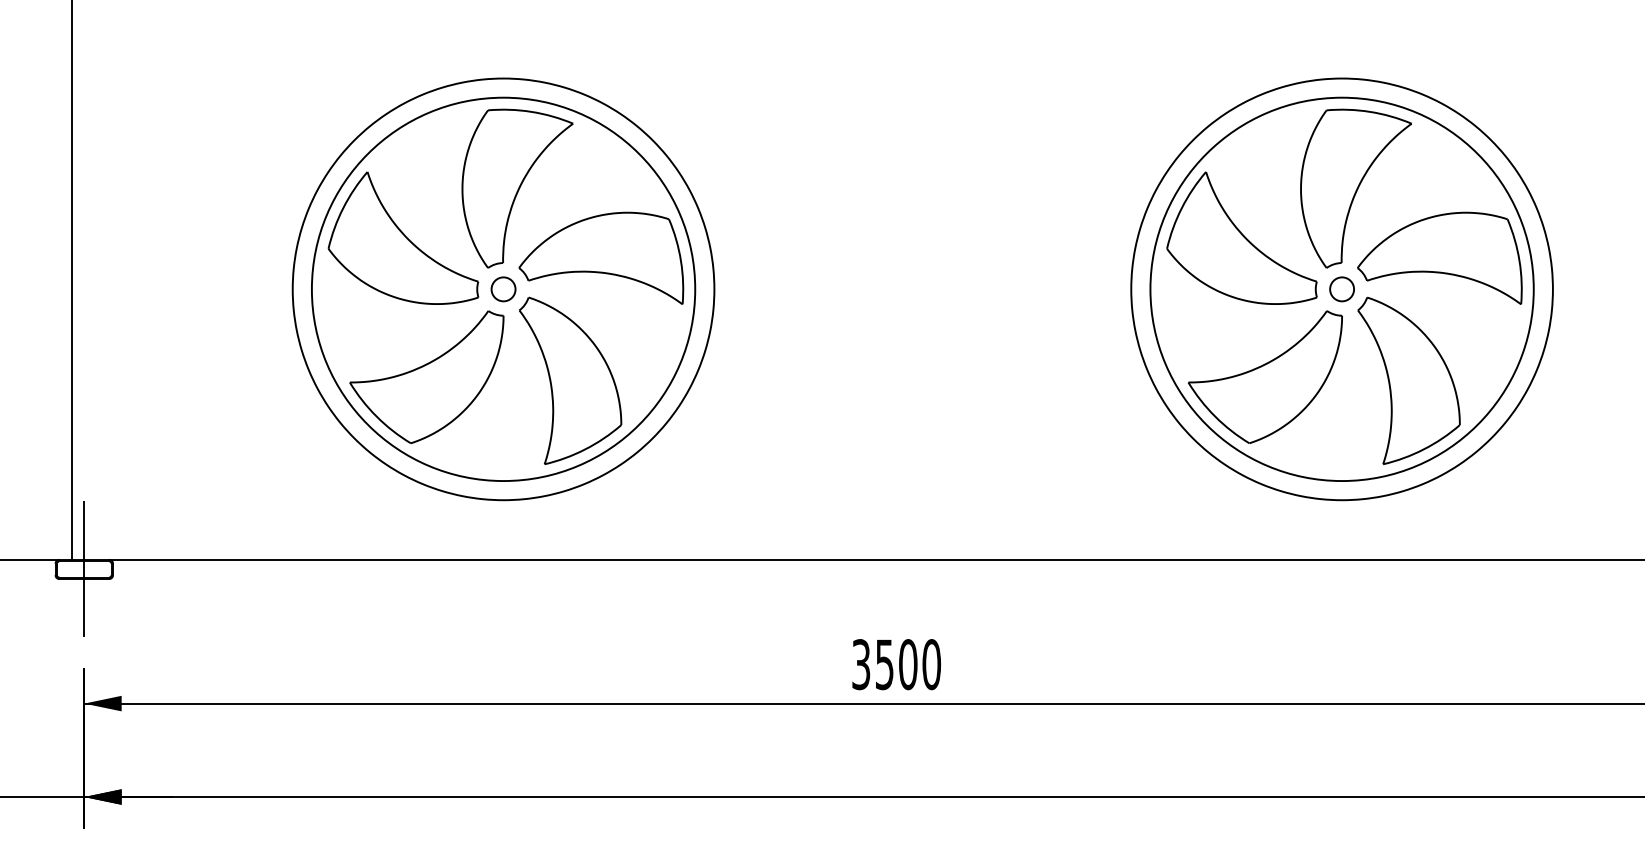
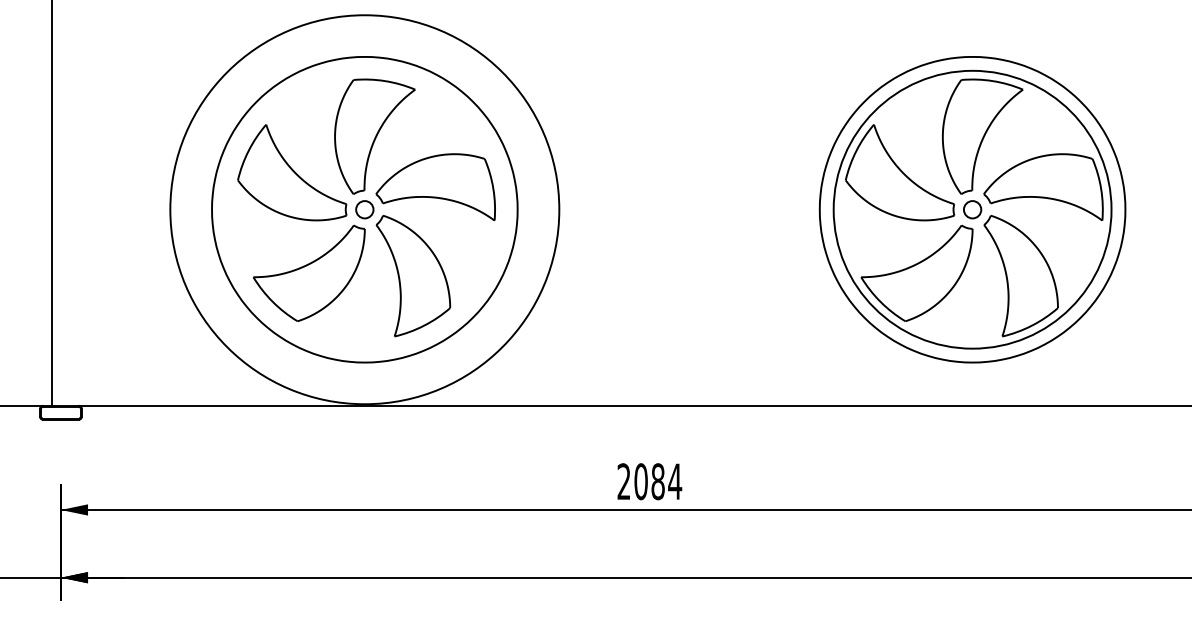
circle: (503, 289) -> (364, 209), size x1.4
line: (83, 569) -> (60, 412), removed
text: (896, 664) -> (649, 481), 3500 -> 2084

